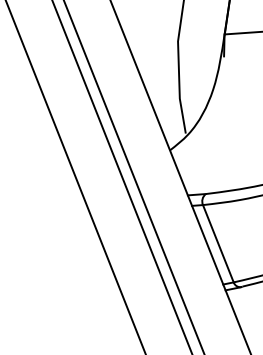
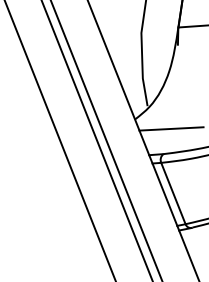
line: (215, 162) -> (171, 129), added

